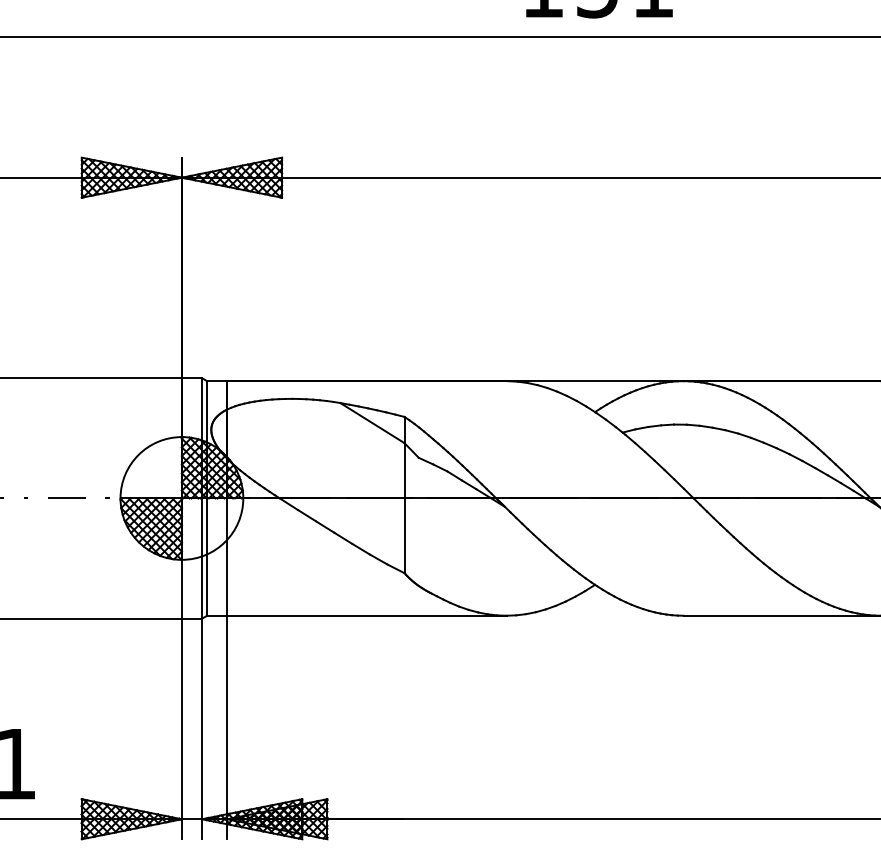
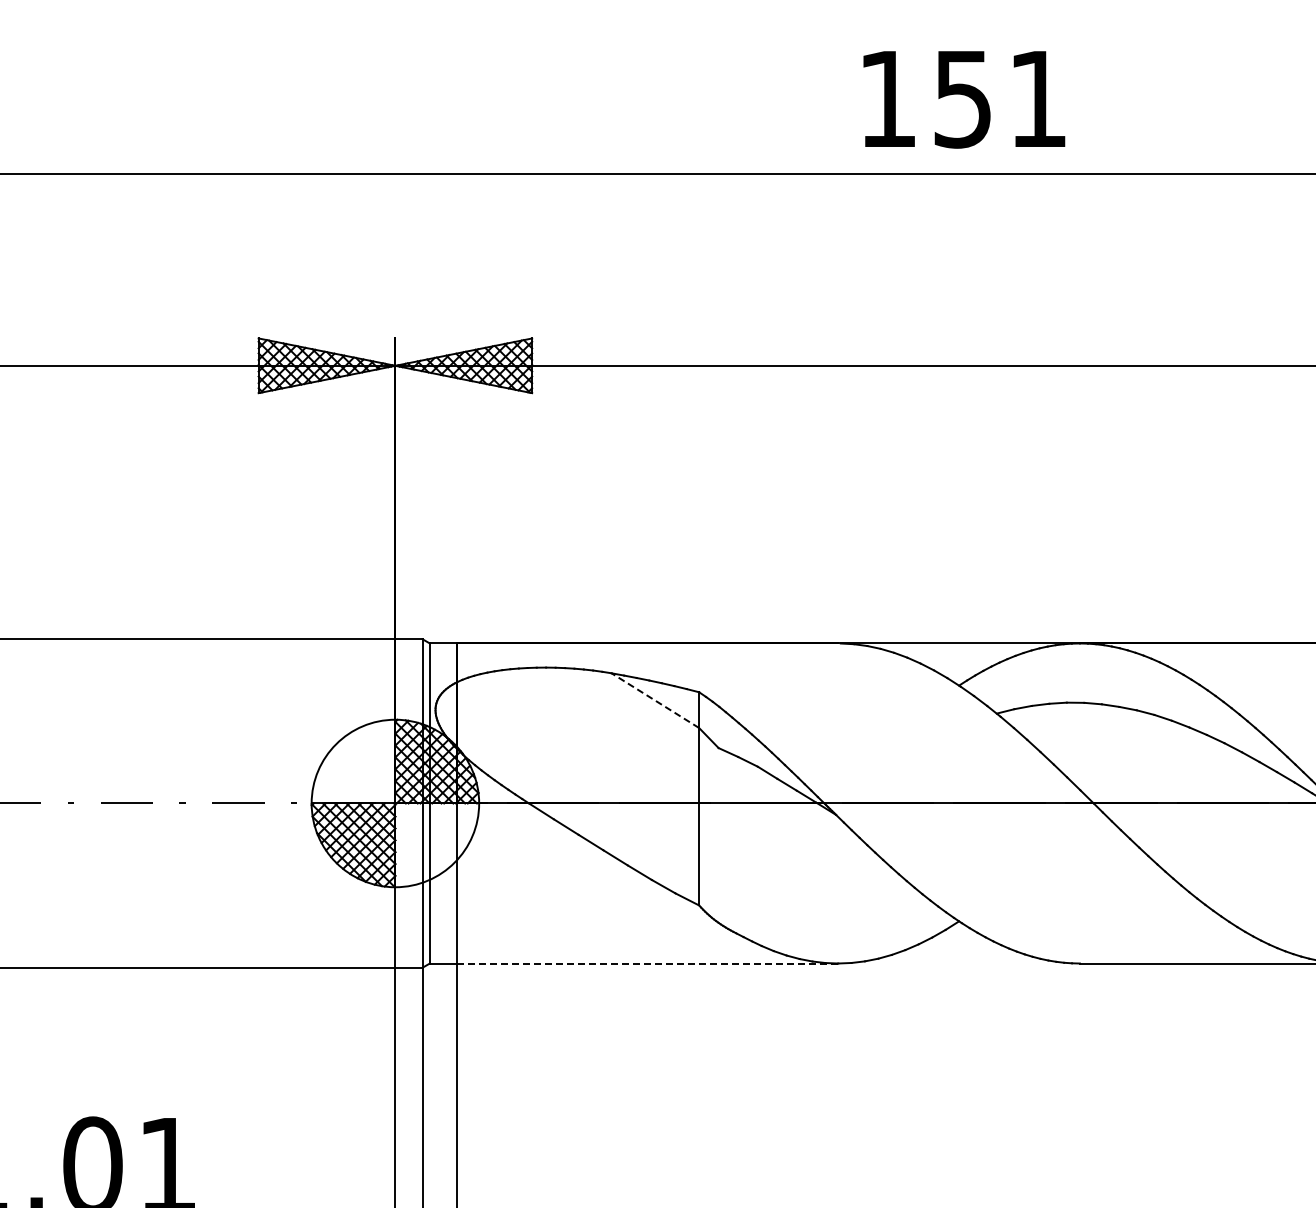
line: (372, 422) -> (655, 700), solid -> dashed
line: (366, 615) -> (647, 963), solid -> dashed

